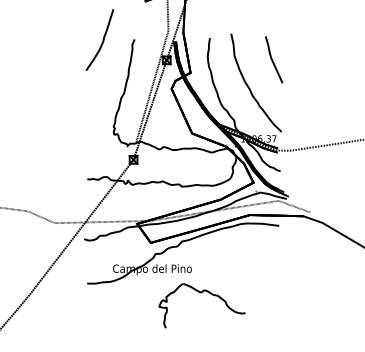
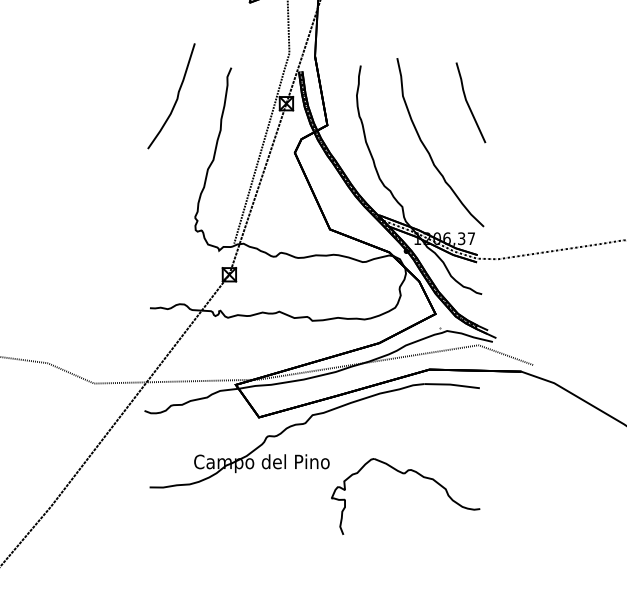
curve: (102, 39) -> (176, 95), moved
part: (201, 293) -> (404, 475), moved

